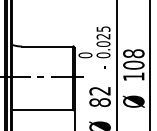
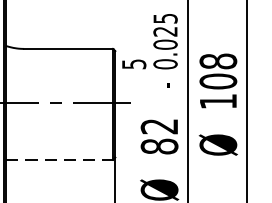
text: (85, 55) -> (134, 64), 0 -> 5
line: (42, 110) -> (59, 160), solid -> dashed

